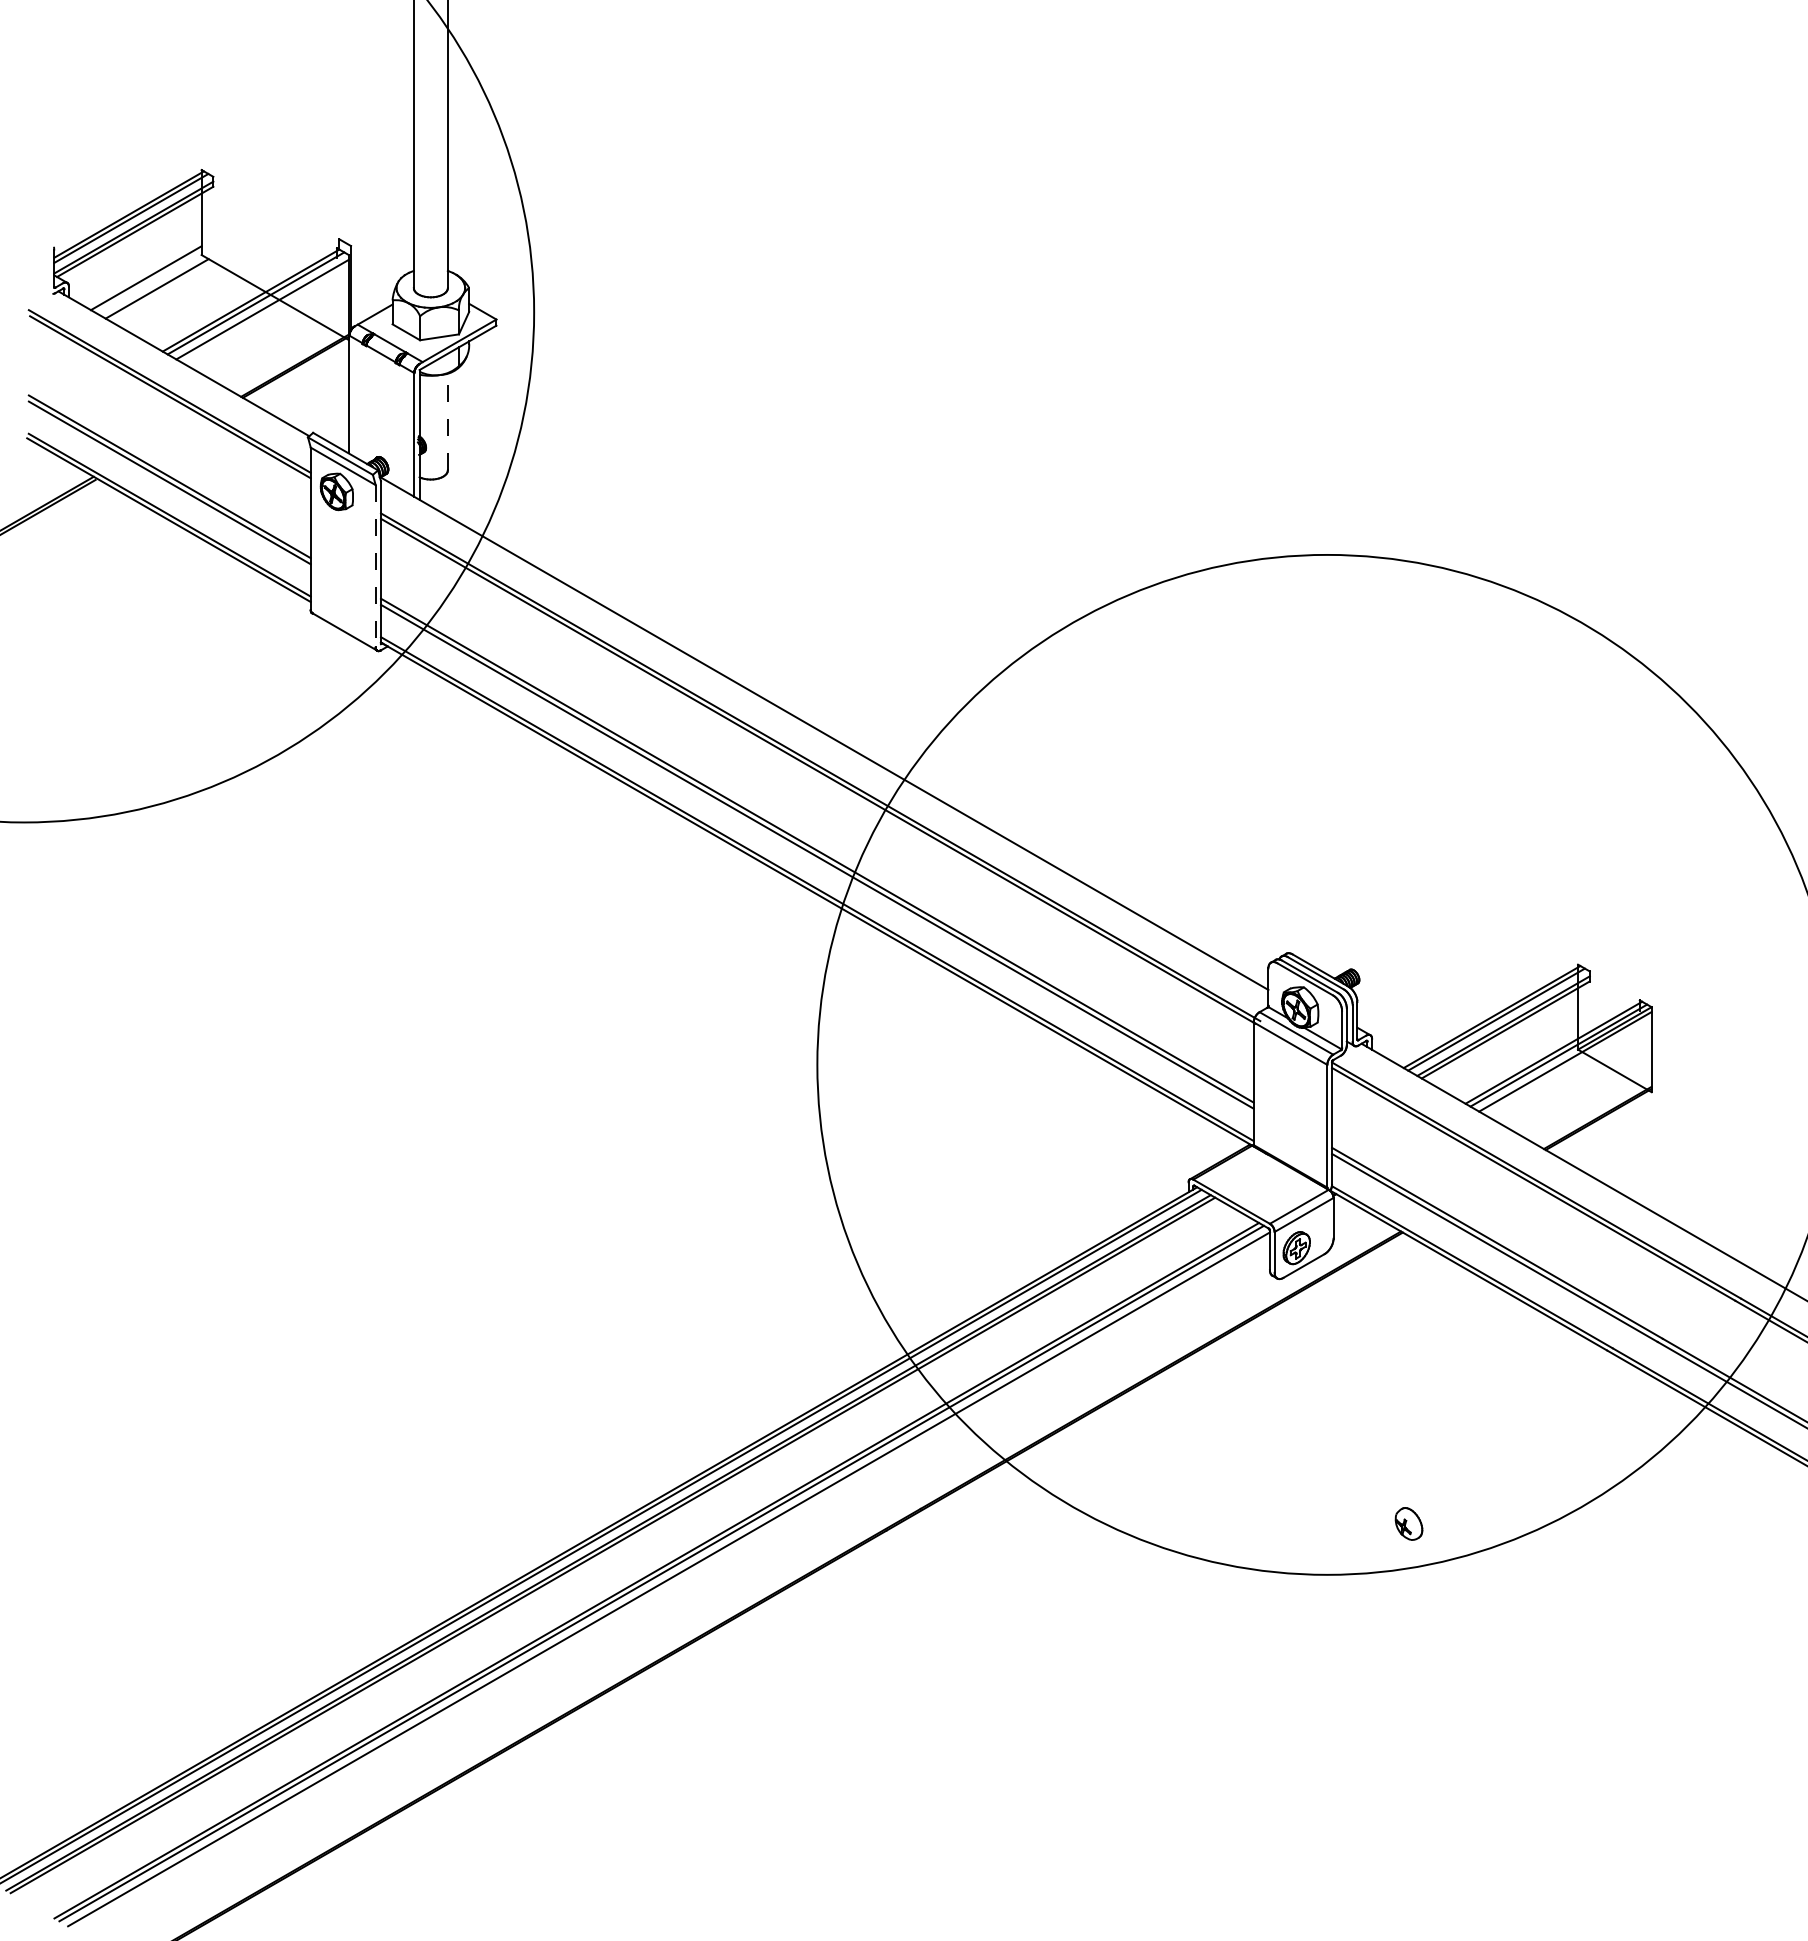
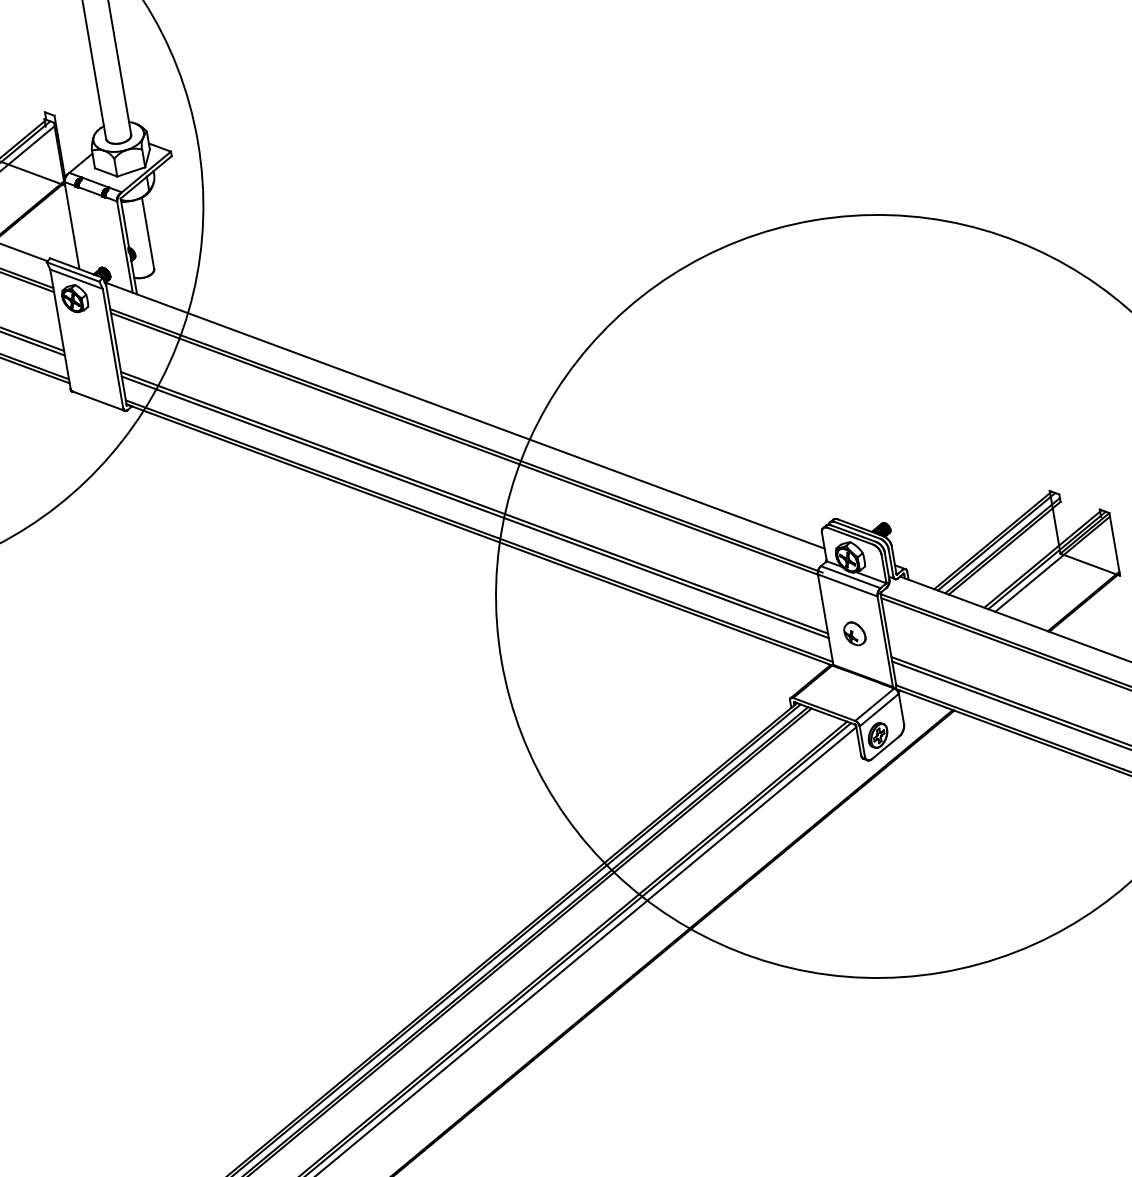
line: (447, 421) -> (147, 233), dashed -> solid
line: (375, 566) -> (112, 348), dashed -> solid
part: (1408, 1523) -> (854, 633), moved

